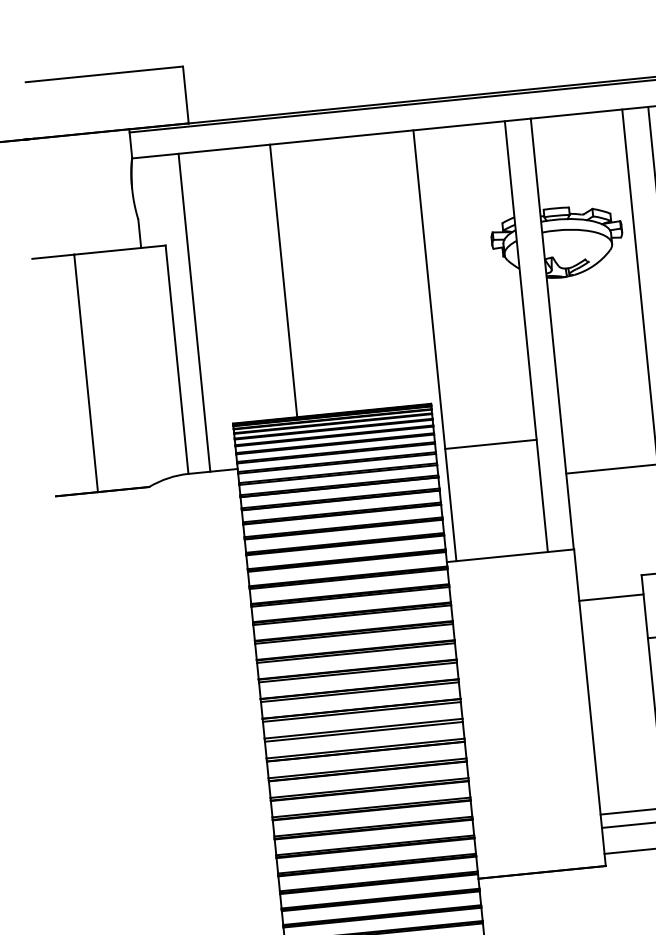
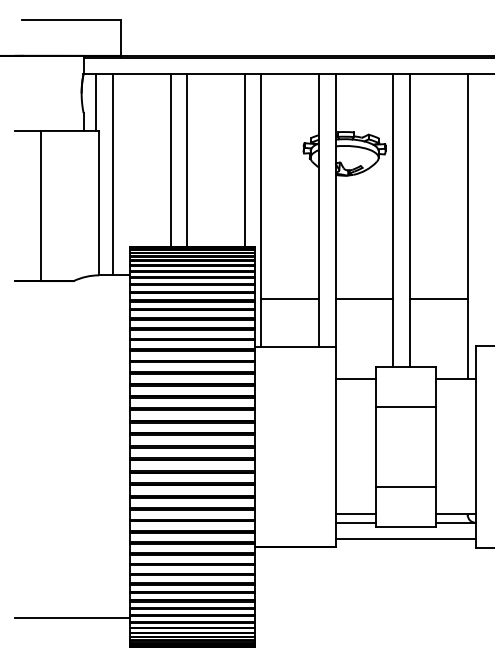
line: (157, 200) -> (96, 102), added
line: (400, 269) -> (244, 160), added
line: (310, 278) -> (187, 160), added
line: (491, 443) -> (290, 298), moved

